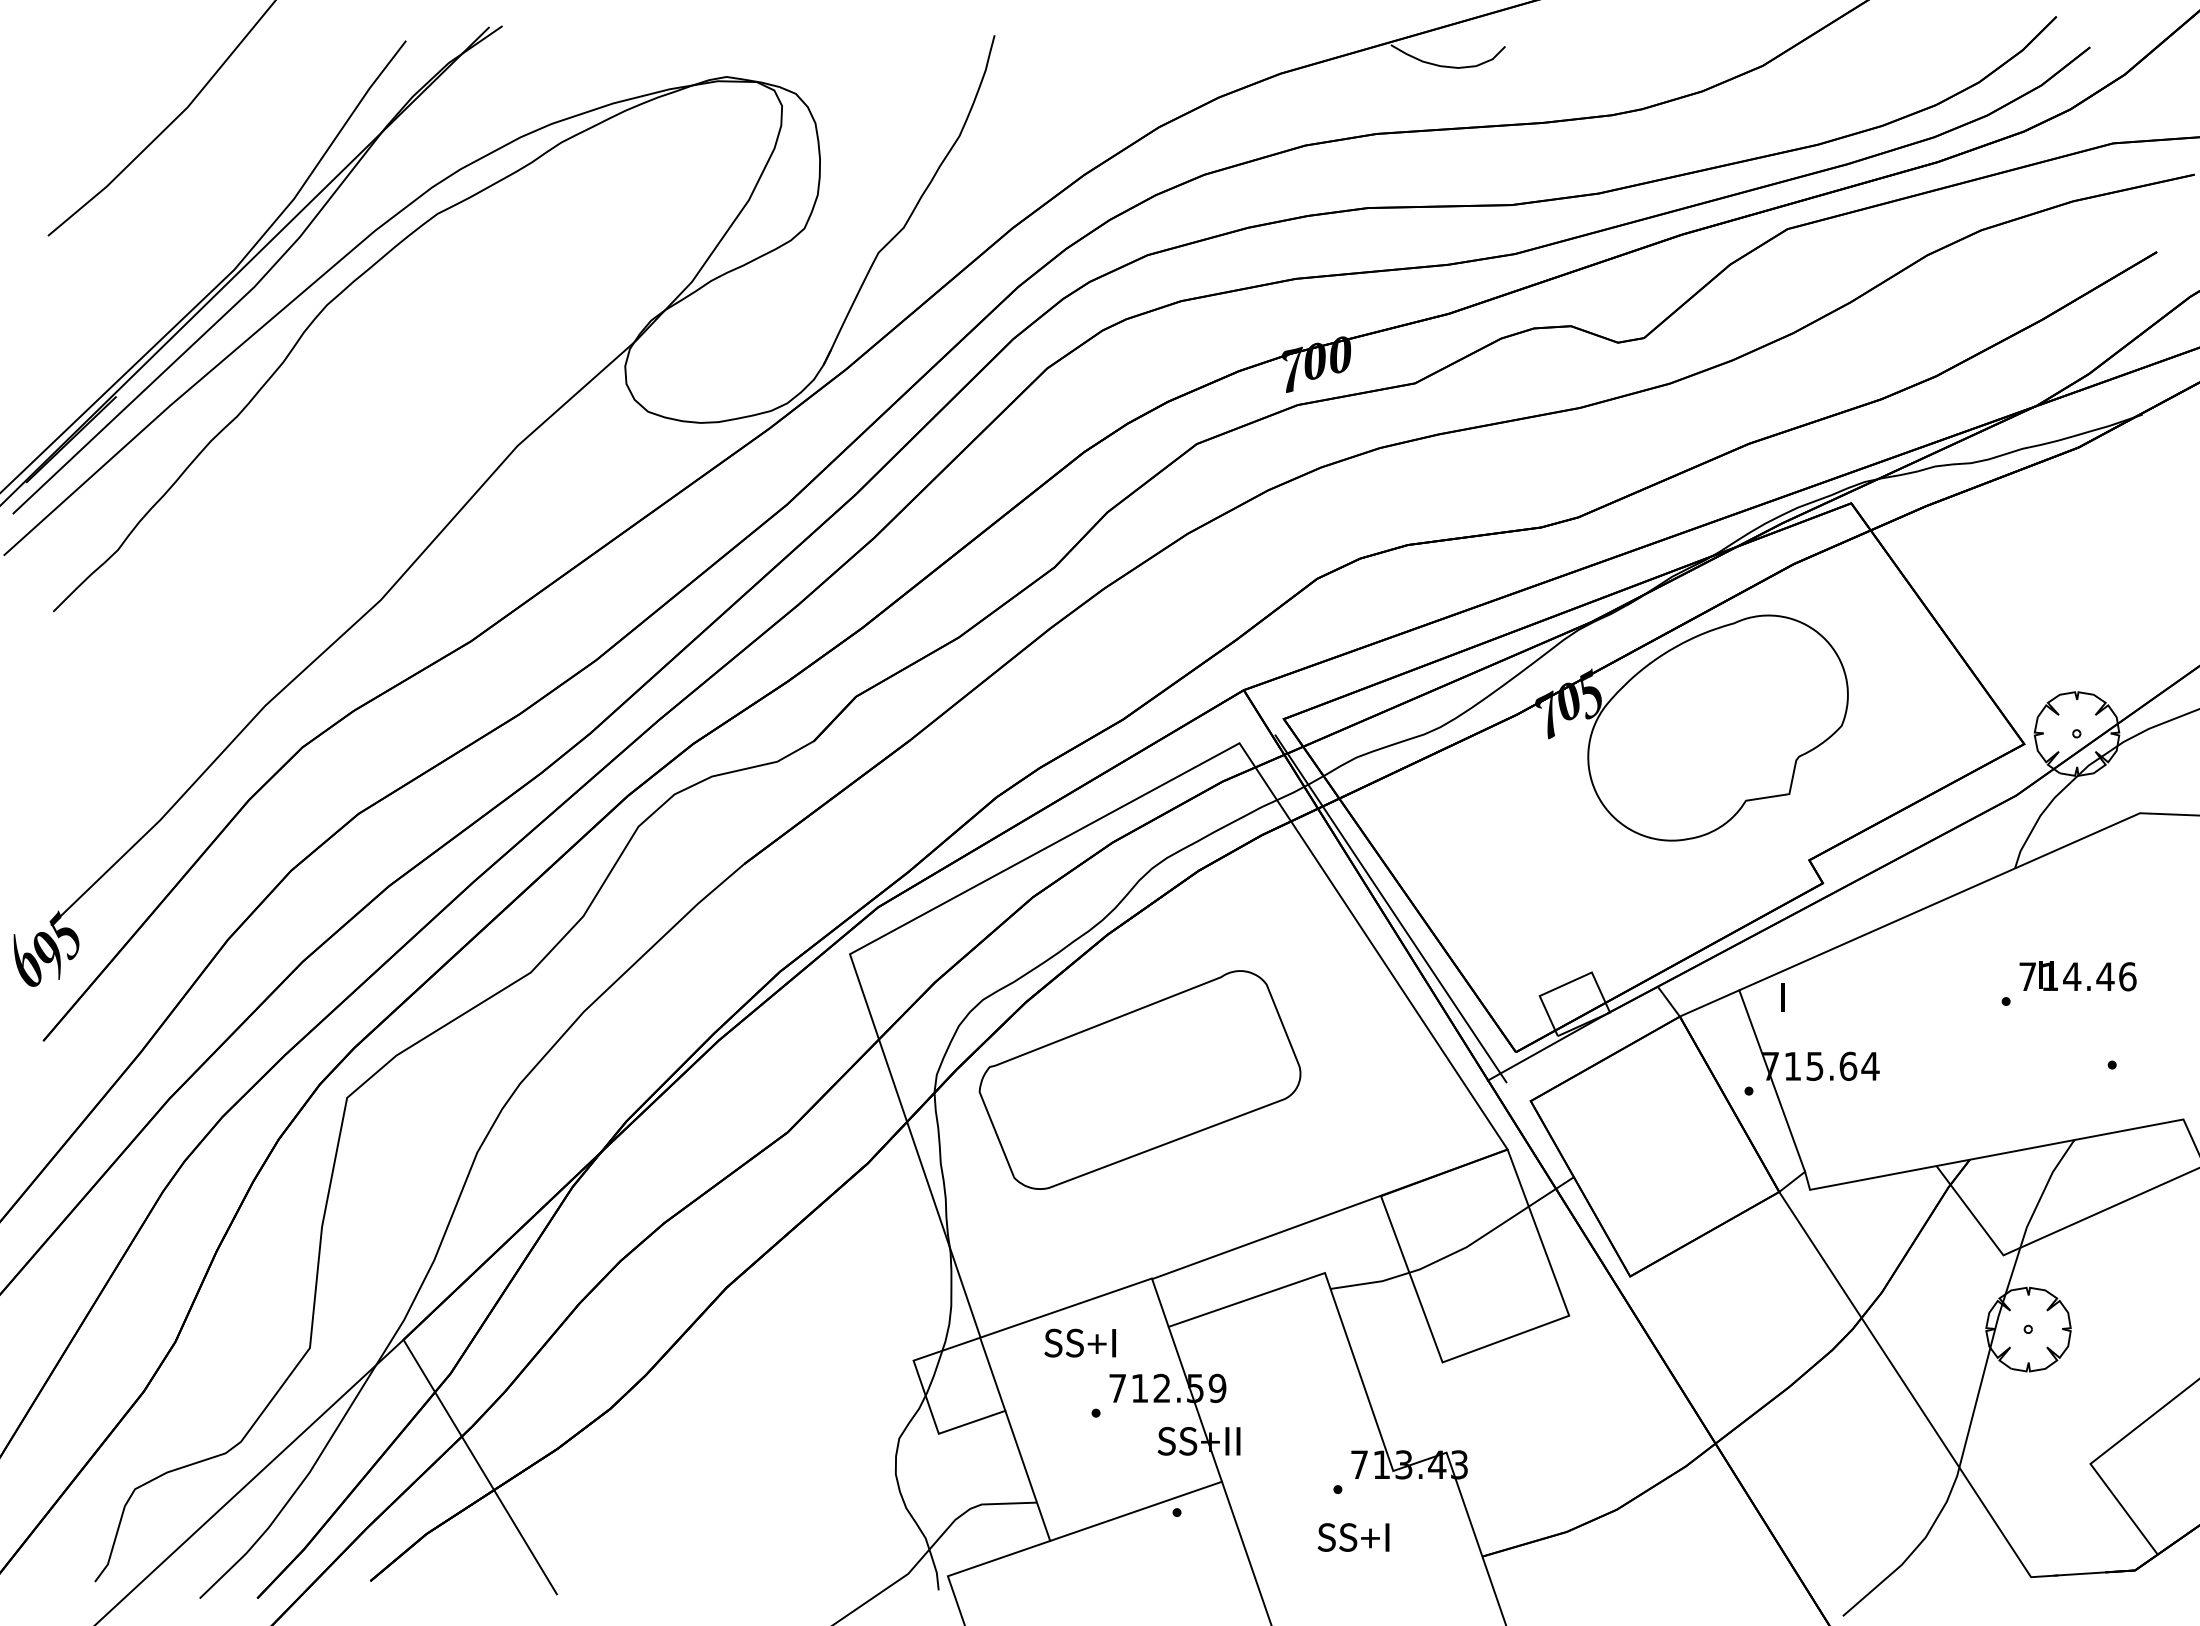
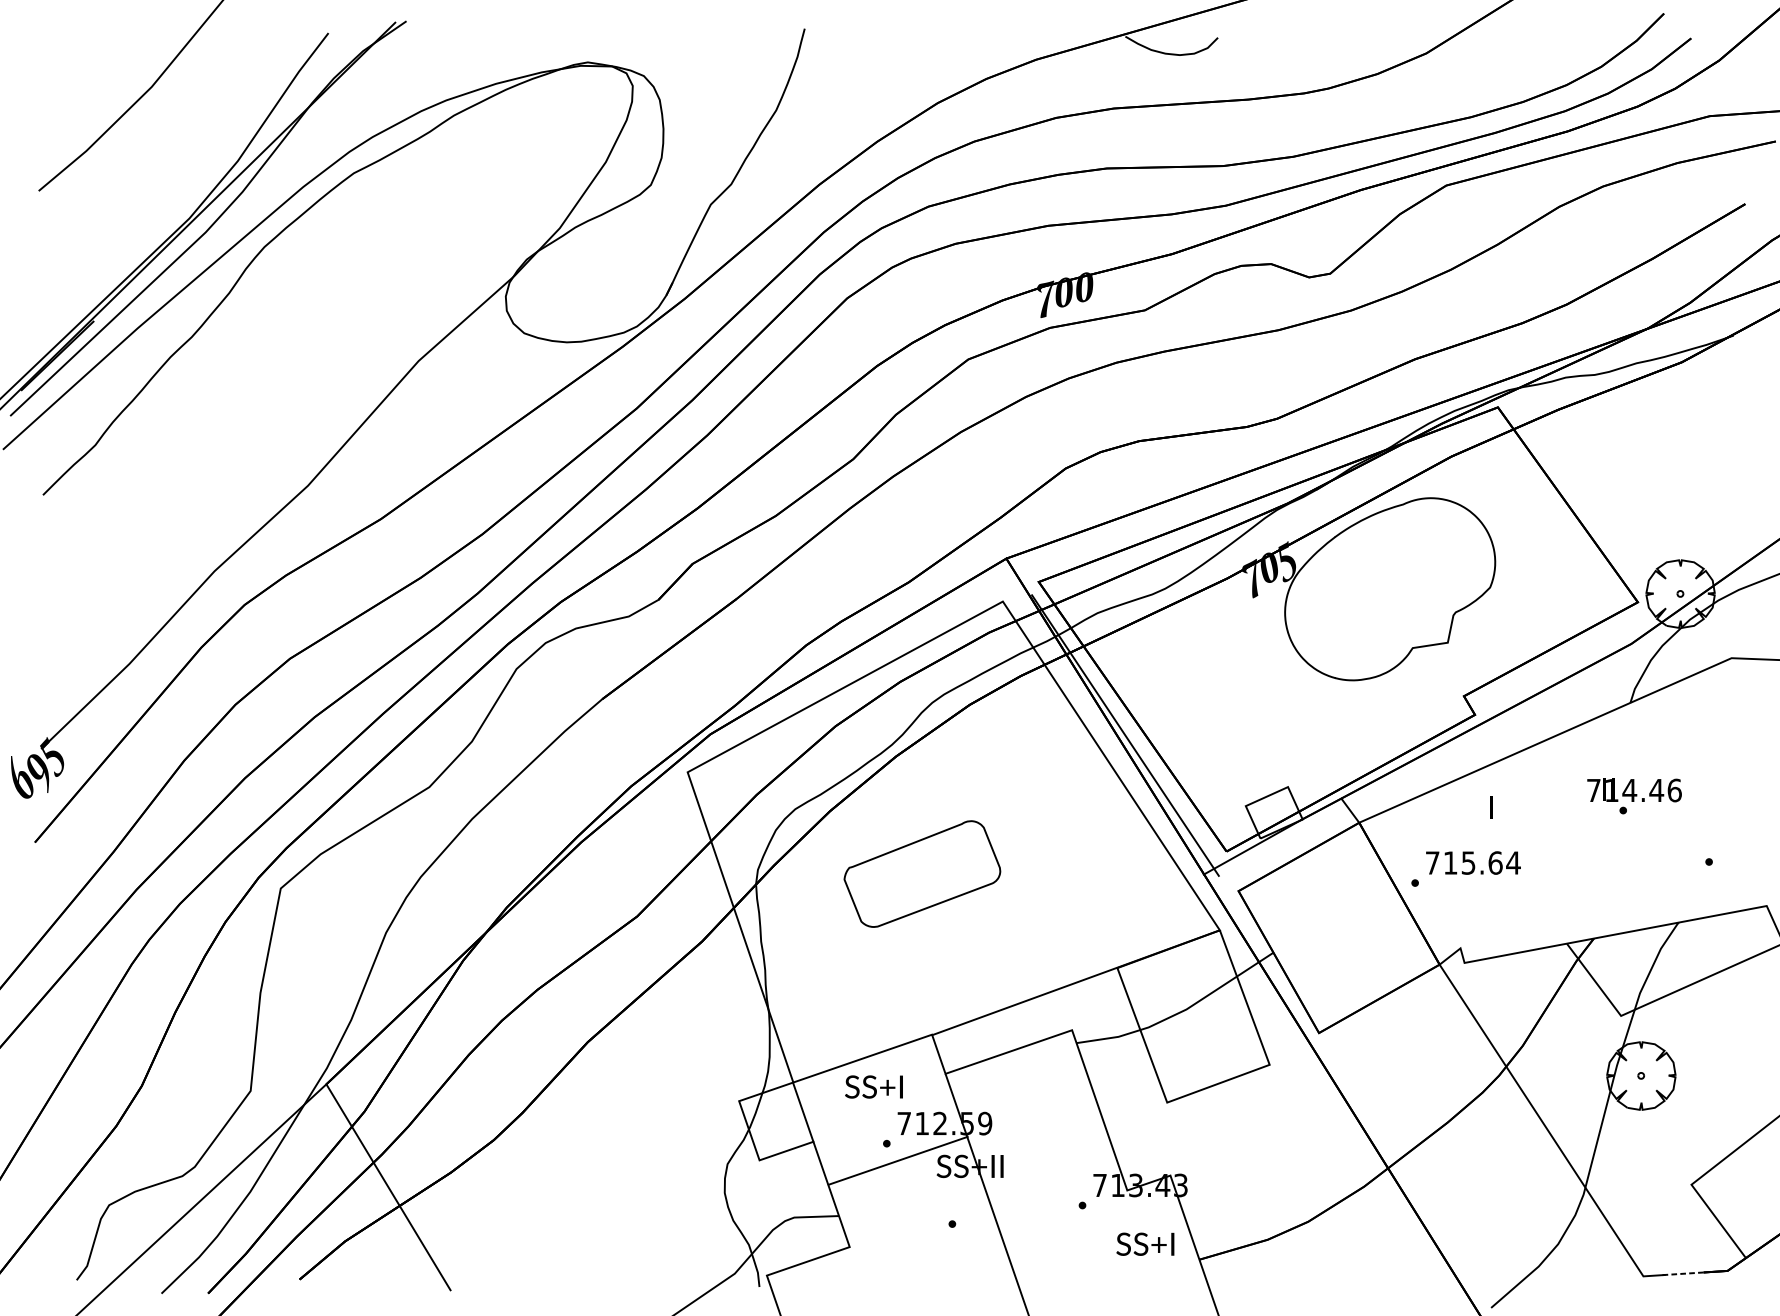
text: (2077, 976) -> (1634, 790), moved
text: (1782, 997) -> (1490, 807), moved
part: (1139, 1079) -> (921, 873), size x0.6
line: (1772, 1080) -> (1434, 874), removed
line: (1135, 1510) -> (897, 1160), moved
text: (1353, 1537) -> (1145, 1244), moved
line: (2080, 1573) -> (1683, 1273), solid -> dashed

